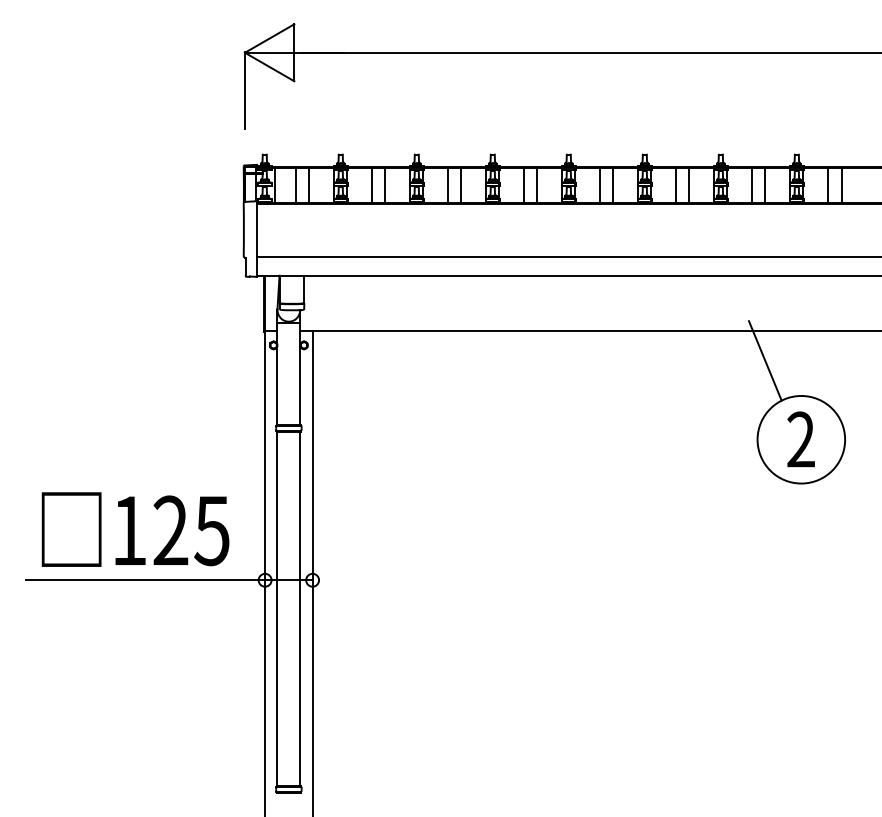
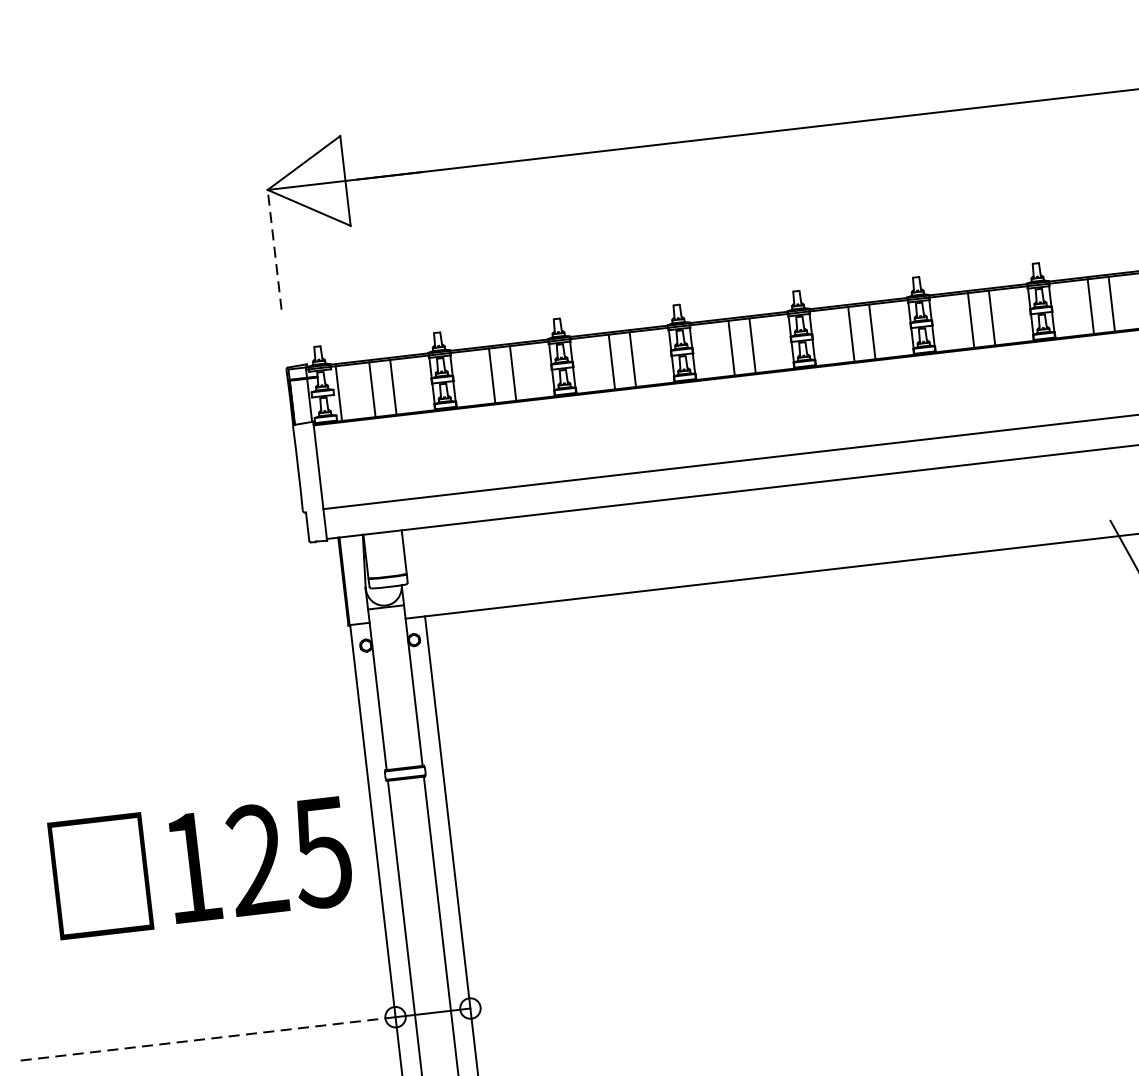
line: (244, 90) -> (273, 249), solid -> dashed
text: (135, 529) -> (201, 864), moved
line: (145, 580) -> (207, 1039), solid -> dashed

